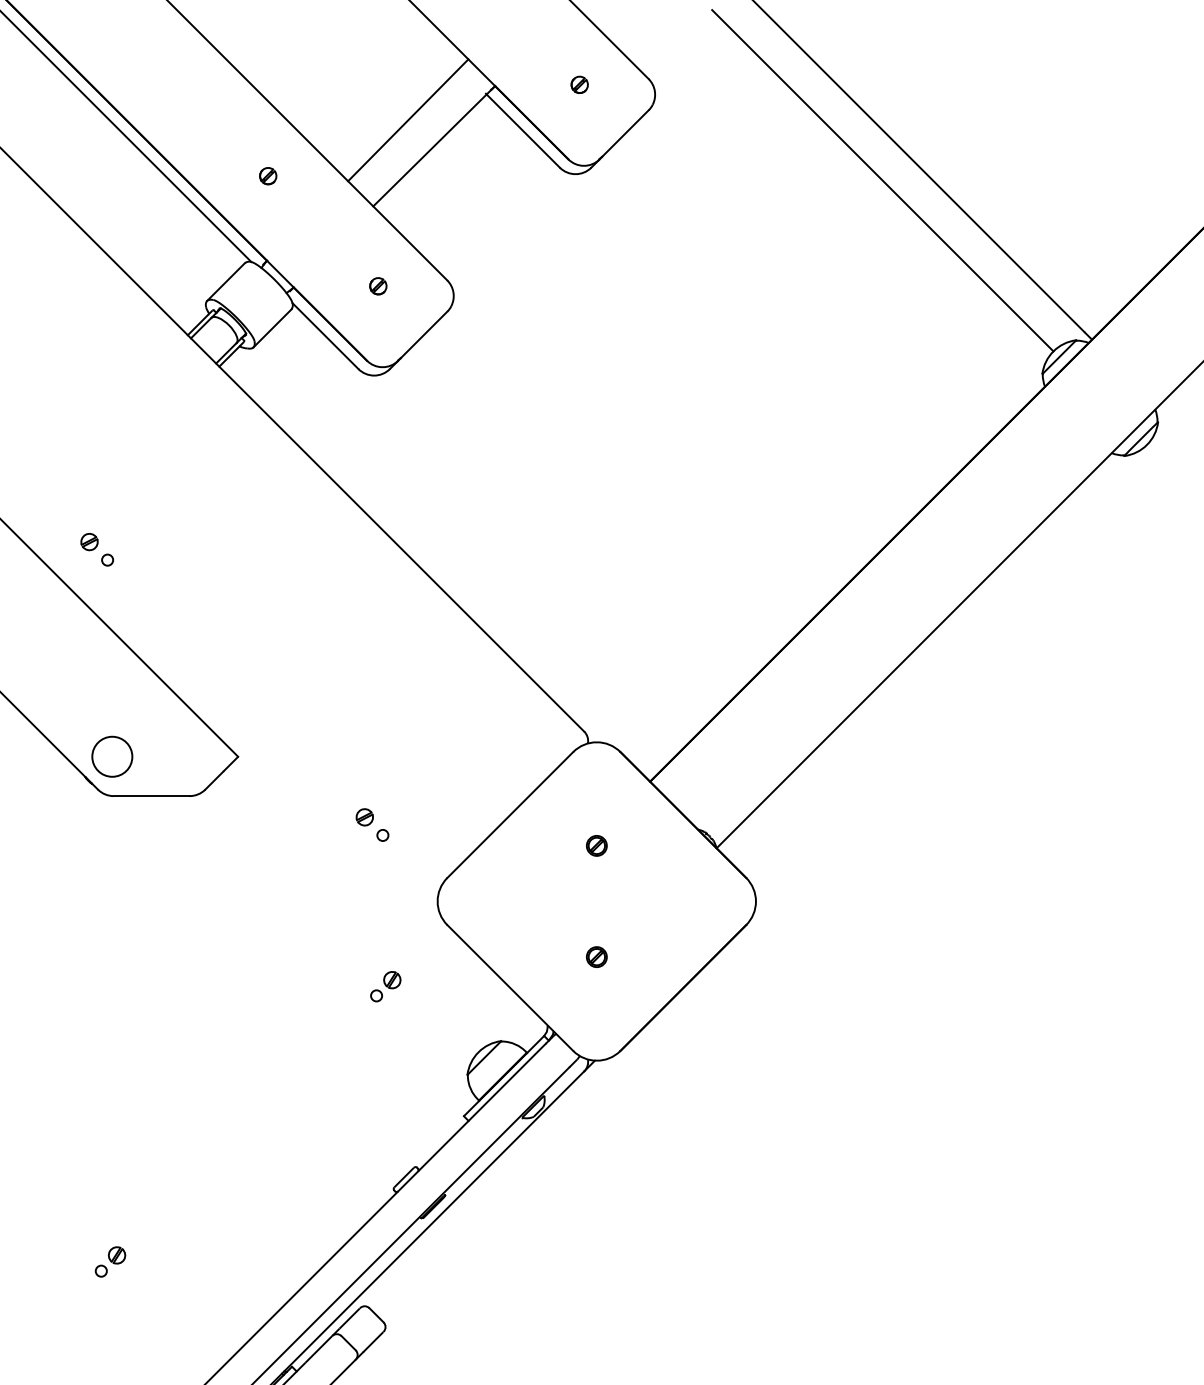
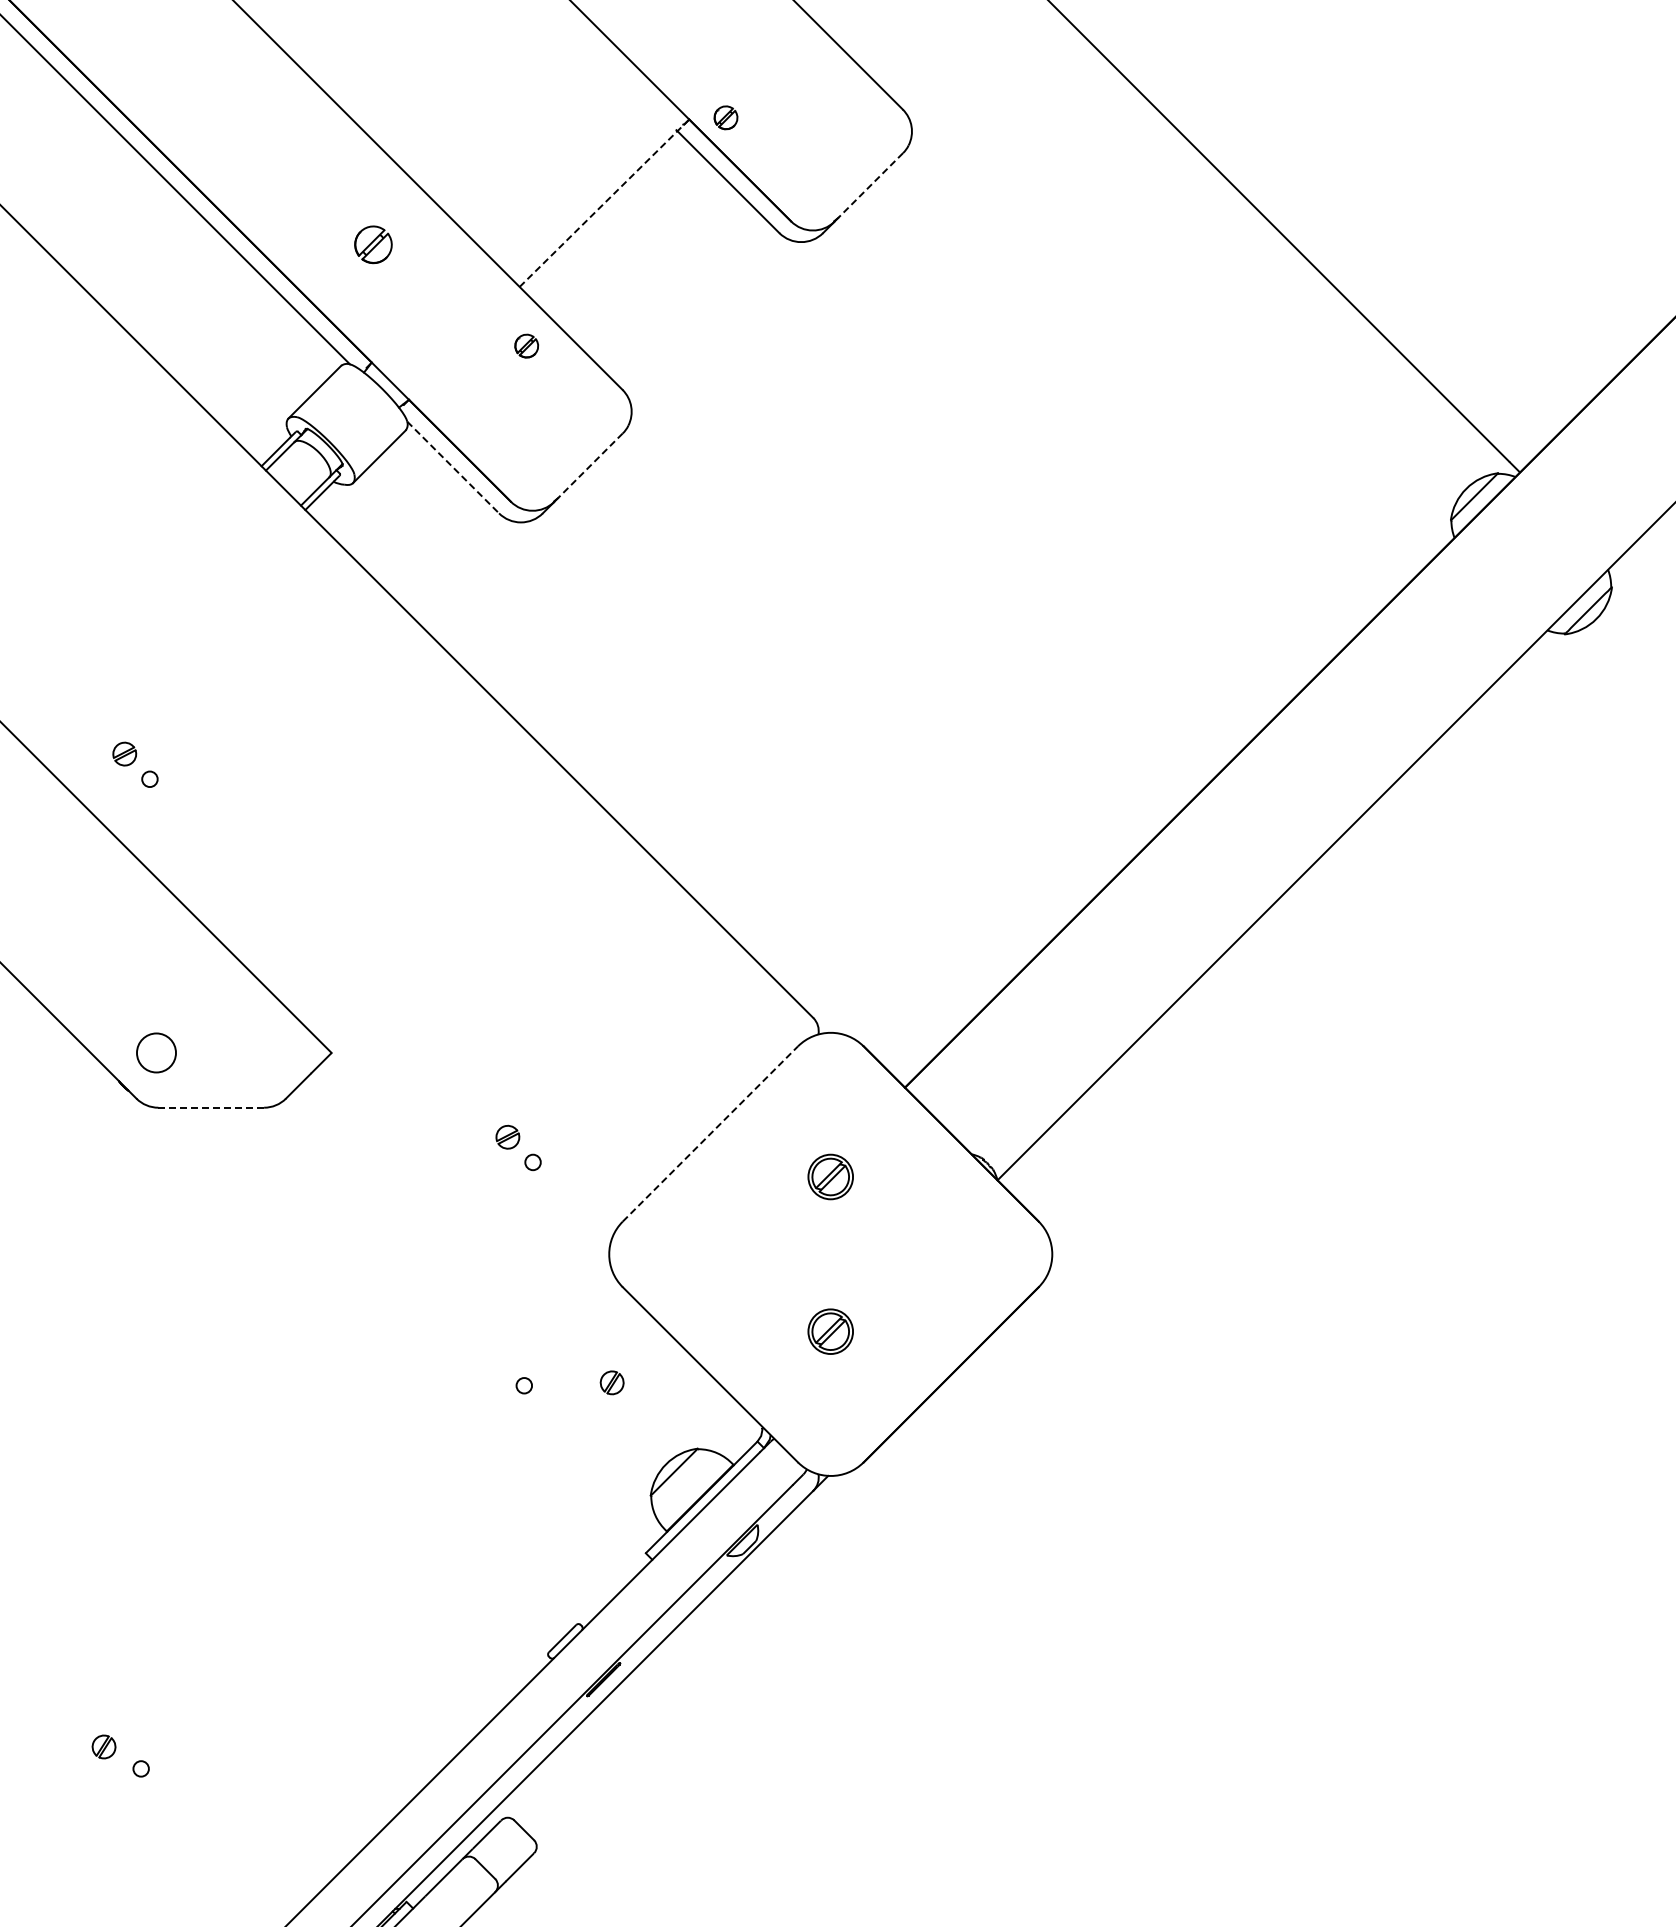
part: (579, 84) -> (725, 117), moved
line: (408, 119) -> (568, 166), removed
line: (625, 133) -> (870, 185), solid -> dashed
line: (434, 145) -> (604, 202), solid -> dashed
part: (268, 175) -> (373, 244), size x1.6
line: (882, 180) -> (1228, 250), removed
part: (378, 285) -> (526, 345), moved
line: (424, 334) -> (590, 465), solid -> dashed
line: (325, 336) -> (453, 467), solid -> dashed
circle: (112, 756) -> (156, 1052), size x0.7
line: (151, 795) -> (211, 1107), solid -> dashed
line: (510, 814) -> (710, 1133), solid -> dashed
part: (596, 845) -> (830, 1176), size x1.6
part: (596, 956) -> (830, 1331), size x1.6
part: (391, 979) -> (611, 1382), moved
part: (116, 1255) -> (103, 1746), moved

